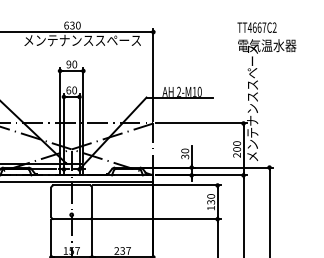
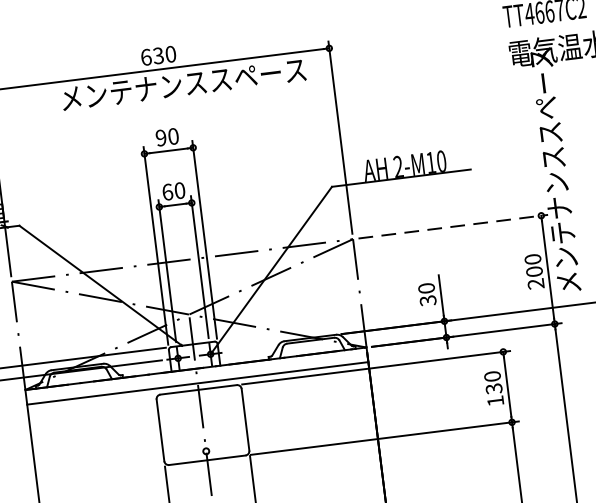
line: (201, 123) -> (453, 226), solid -> dashed

